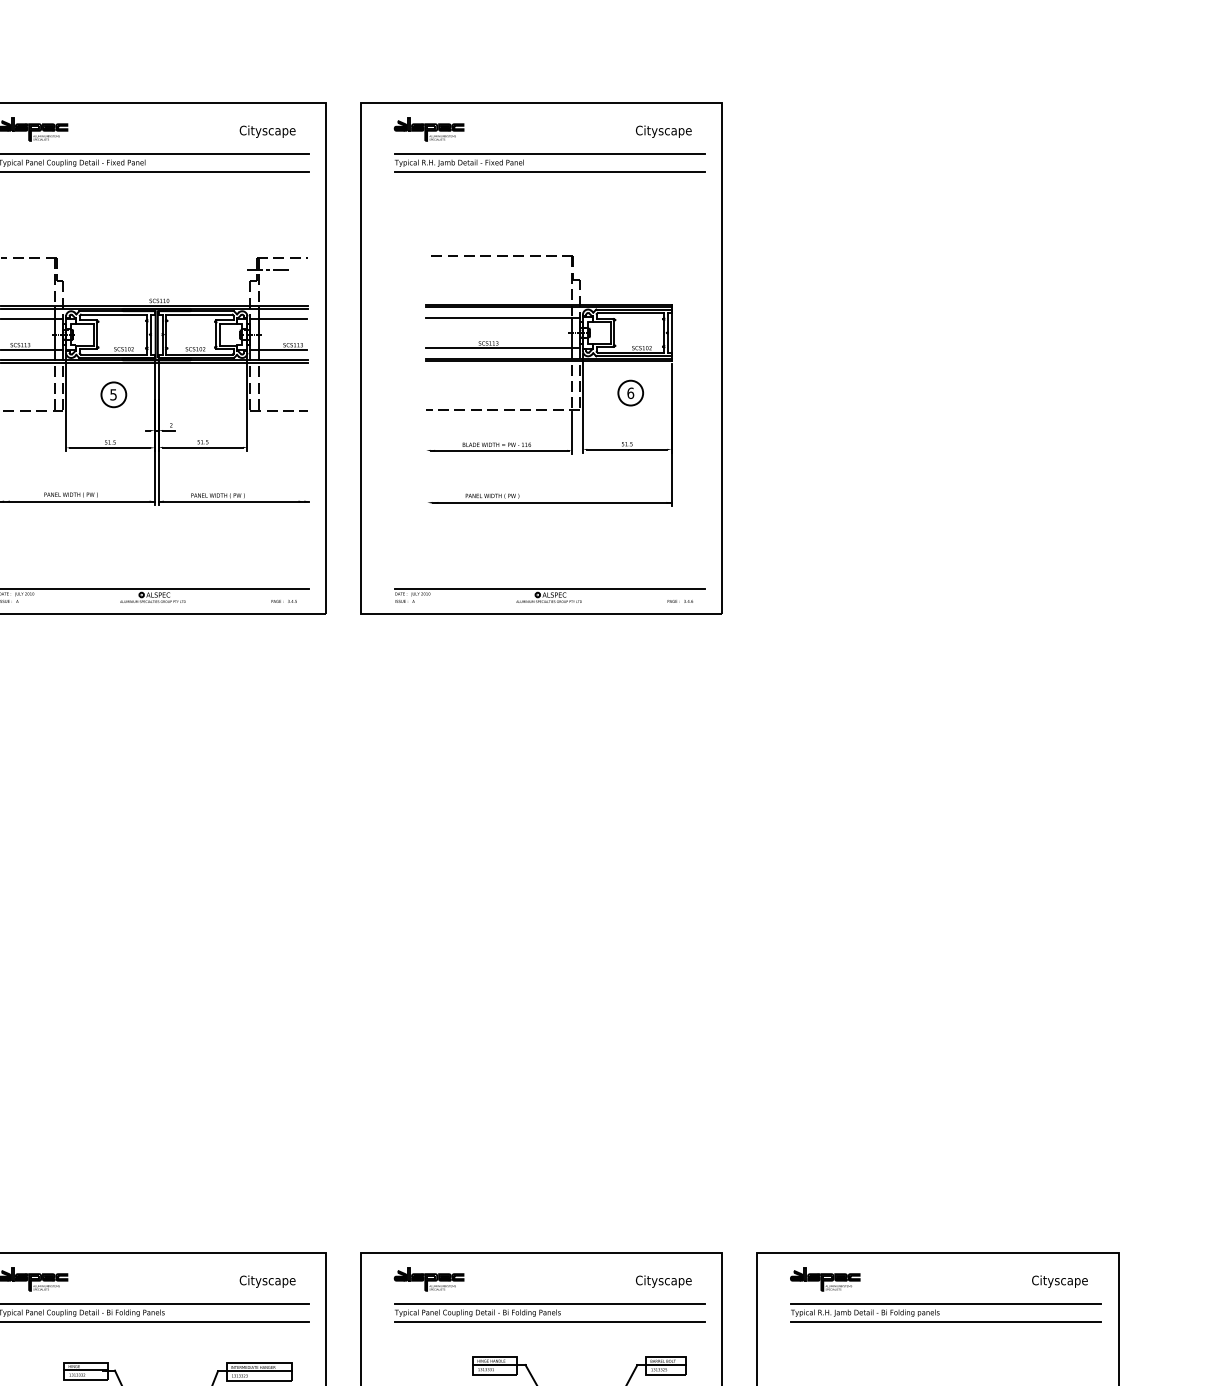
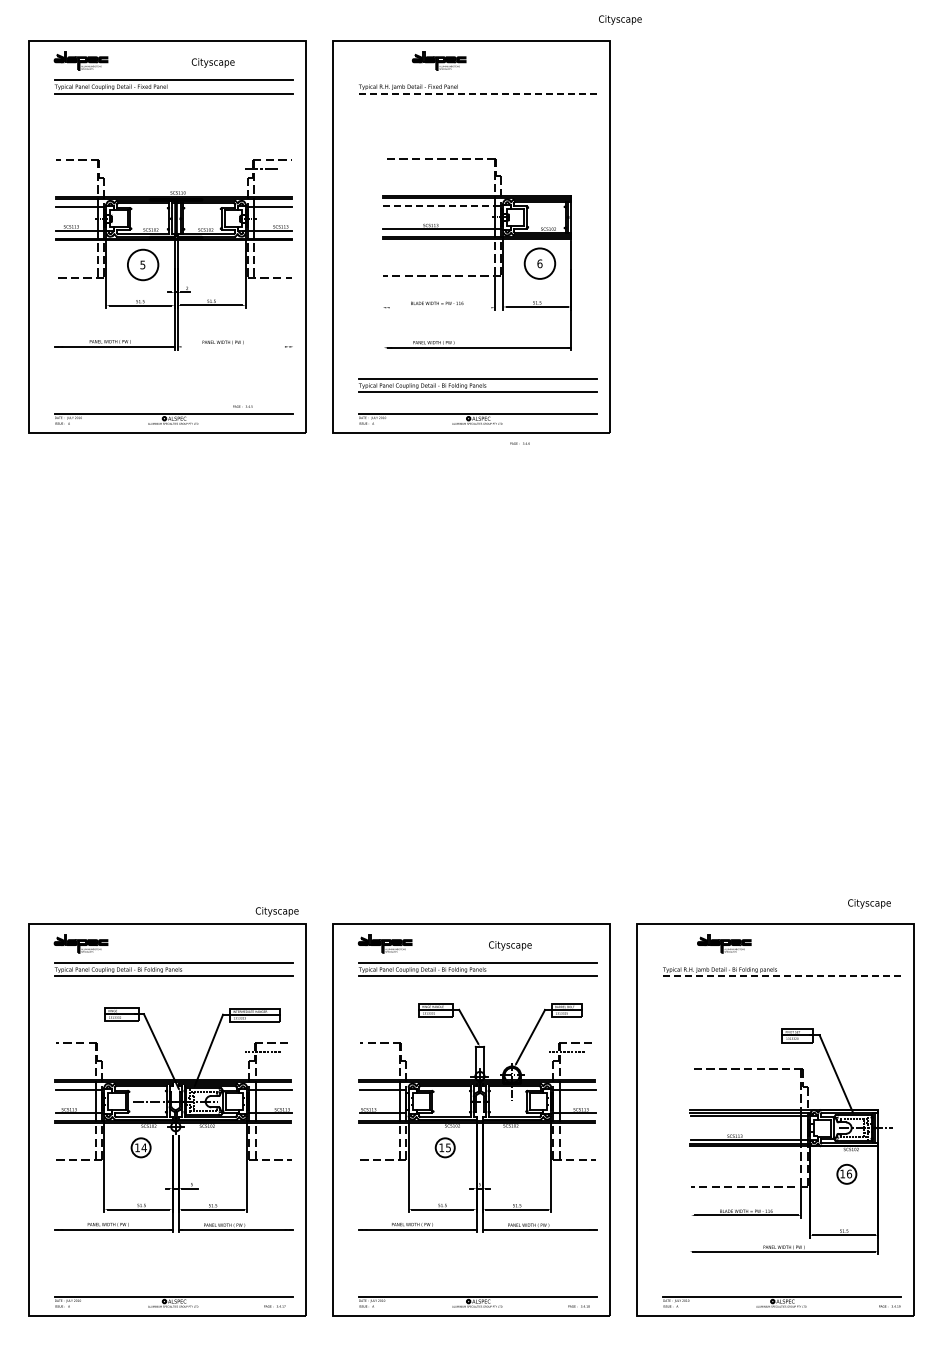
part: (428, 128) -> (438, 60), moved
text: (266, 131) -> (212, 62), moved
text: (663, 131) -> (620, 19), moved
line: (550, 154) -> (478, 80), removed
line: (550, 171) -> (478, 93), solid -> dashed
line: (503, 317) -> (442, 205), solid -> dashed
circle: (630, 392) -> (539, 263), size x1.6
circle: (113, 394) -> (142, 264), size x1.6
line: (499, 450) -> (439, 307), removed
line: (232, 500) -> (234, 346), removed
part: (549, 551) -> (477, 385), added
text: (283, 601) -> (242, 406), moved
text: (679, 601) -> (519, 443), moved
part: (825, 1278) -> (724, 943), moved
text: (266, 1281) -> (276, 911), moved
text: (663, 1281) -> (510, 945), moved
text: (1059, 1281) -> (869, 903), moved
line: (946, 1304) -> (782, 963), removed
line: (946, 1321) -> (782, 976), solid -> dashed

